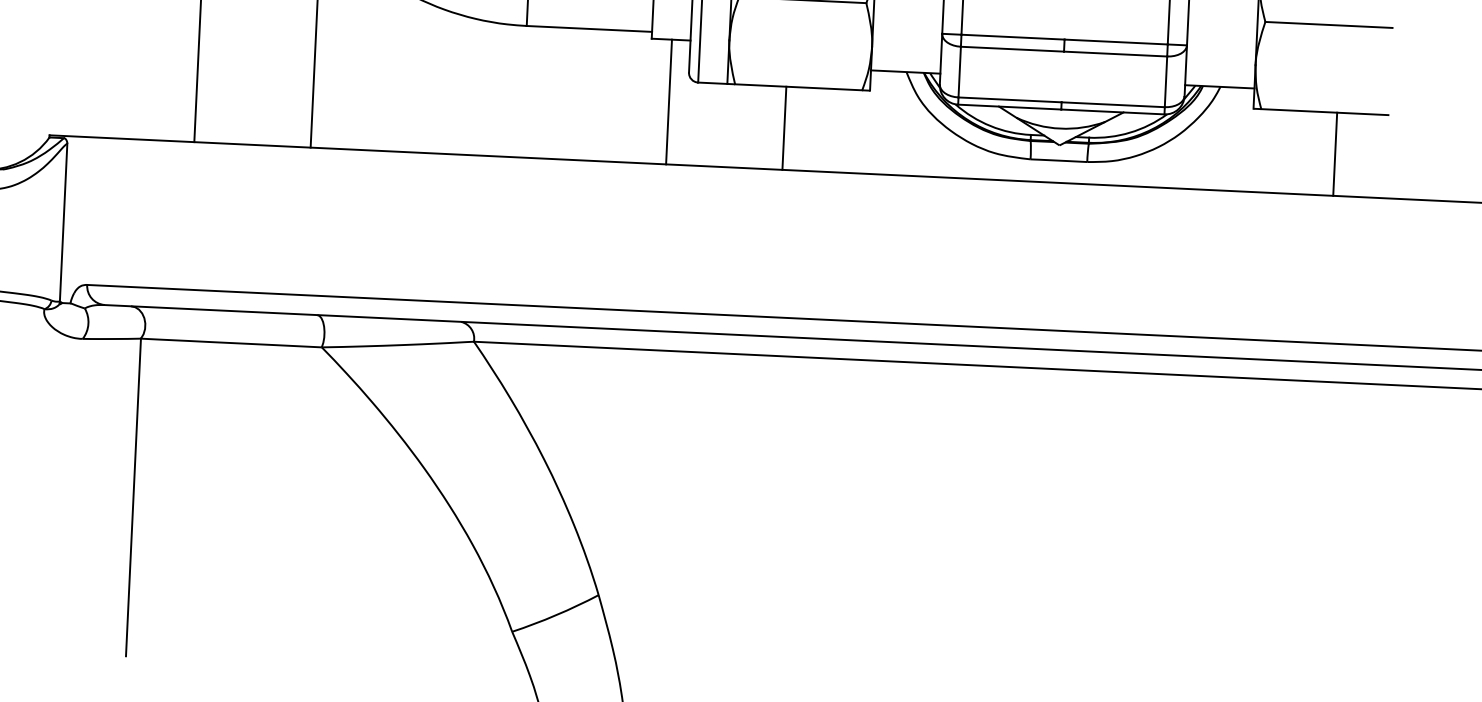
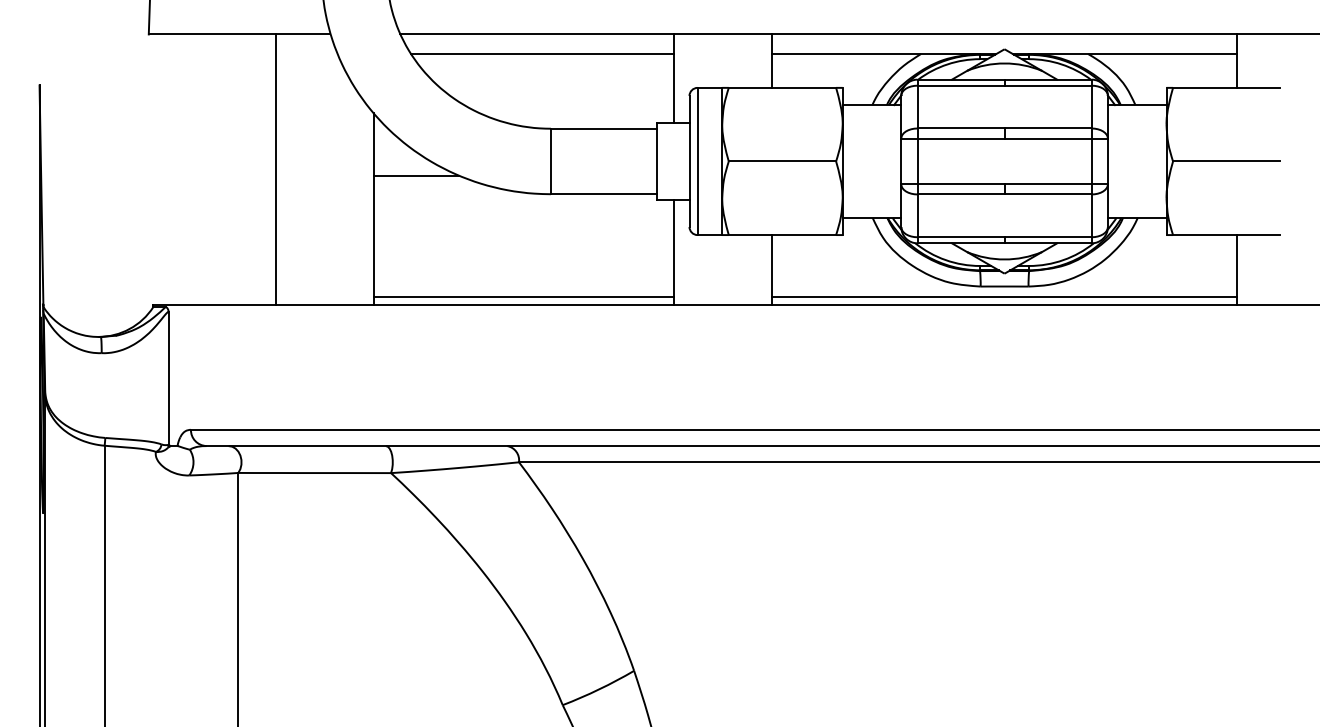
line: (488, 146) -> (523, 297), added
line: (1058, 173) -> (1004, 297), added

